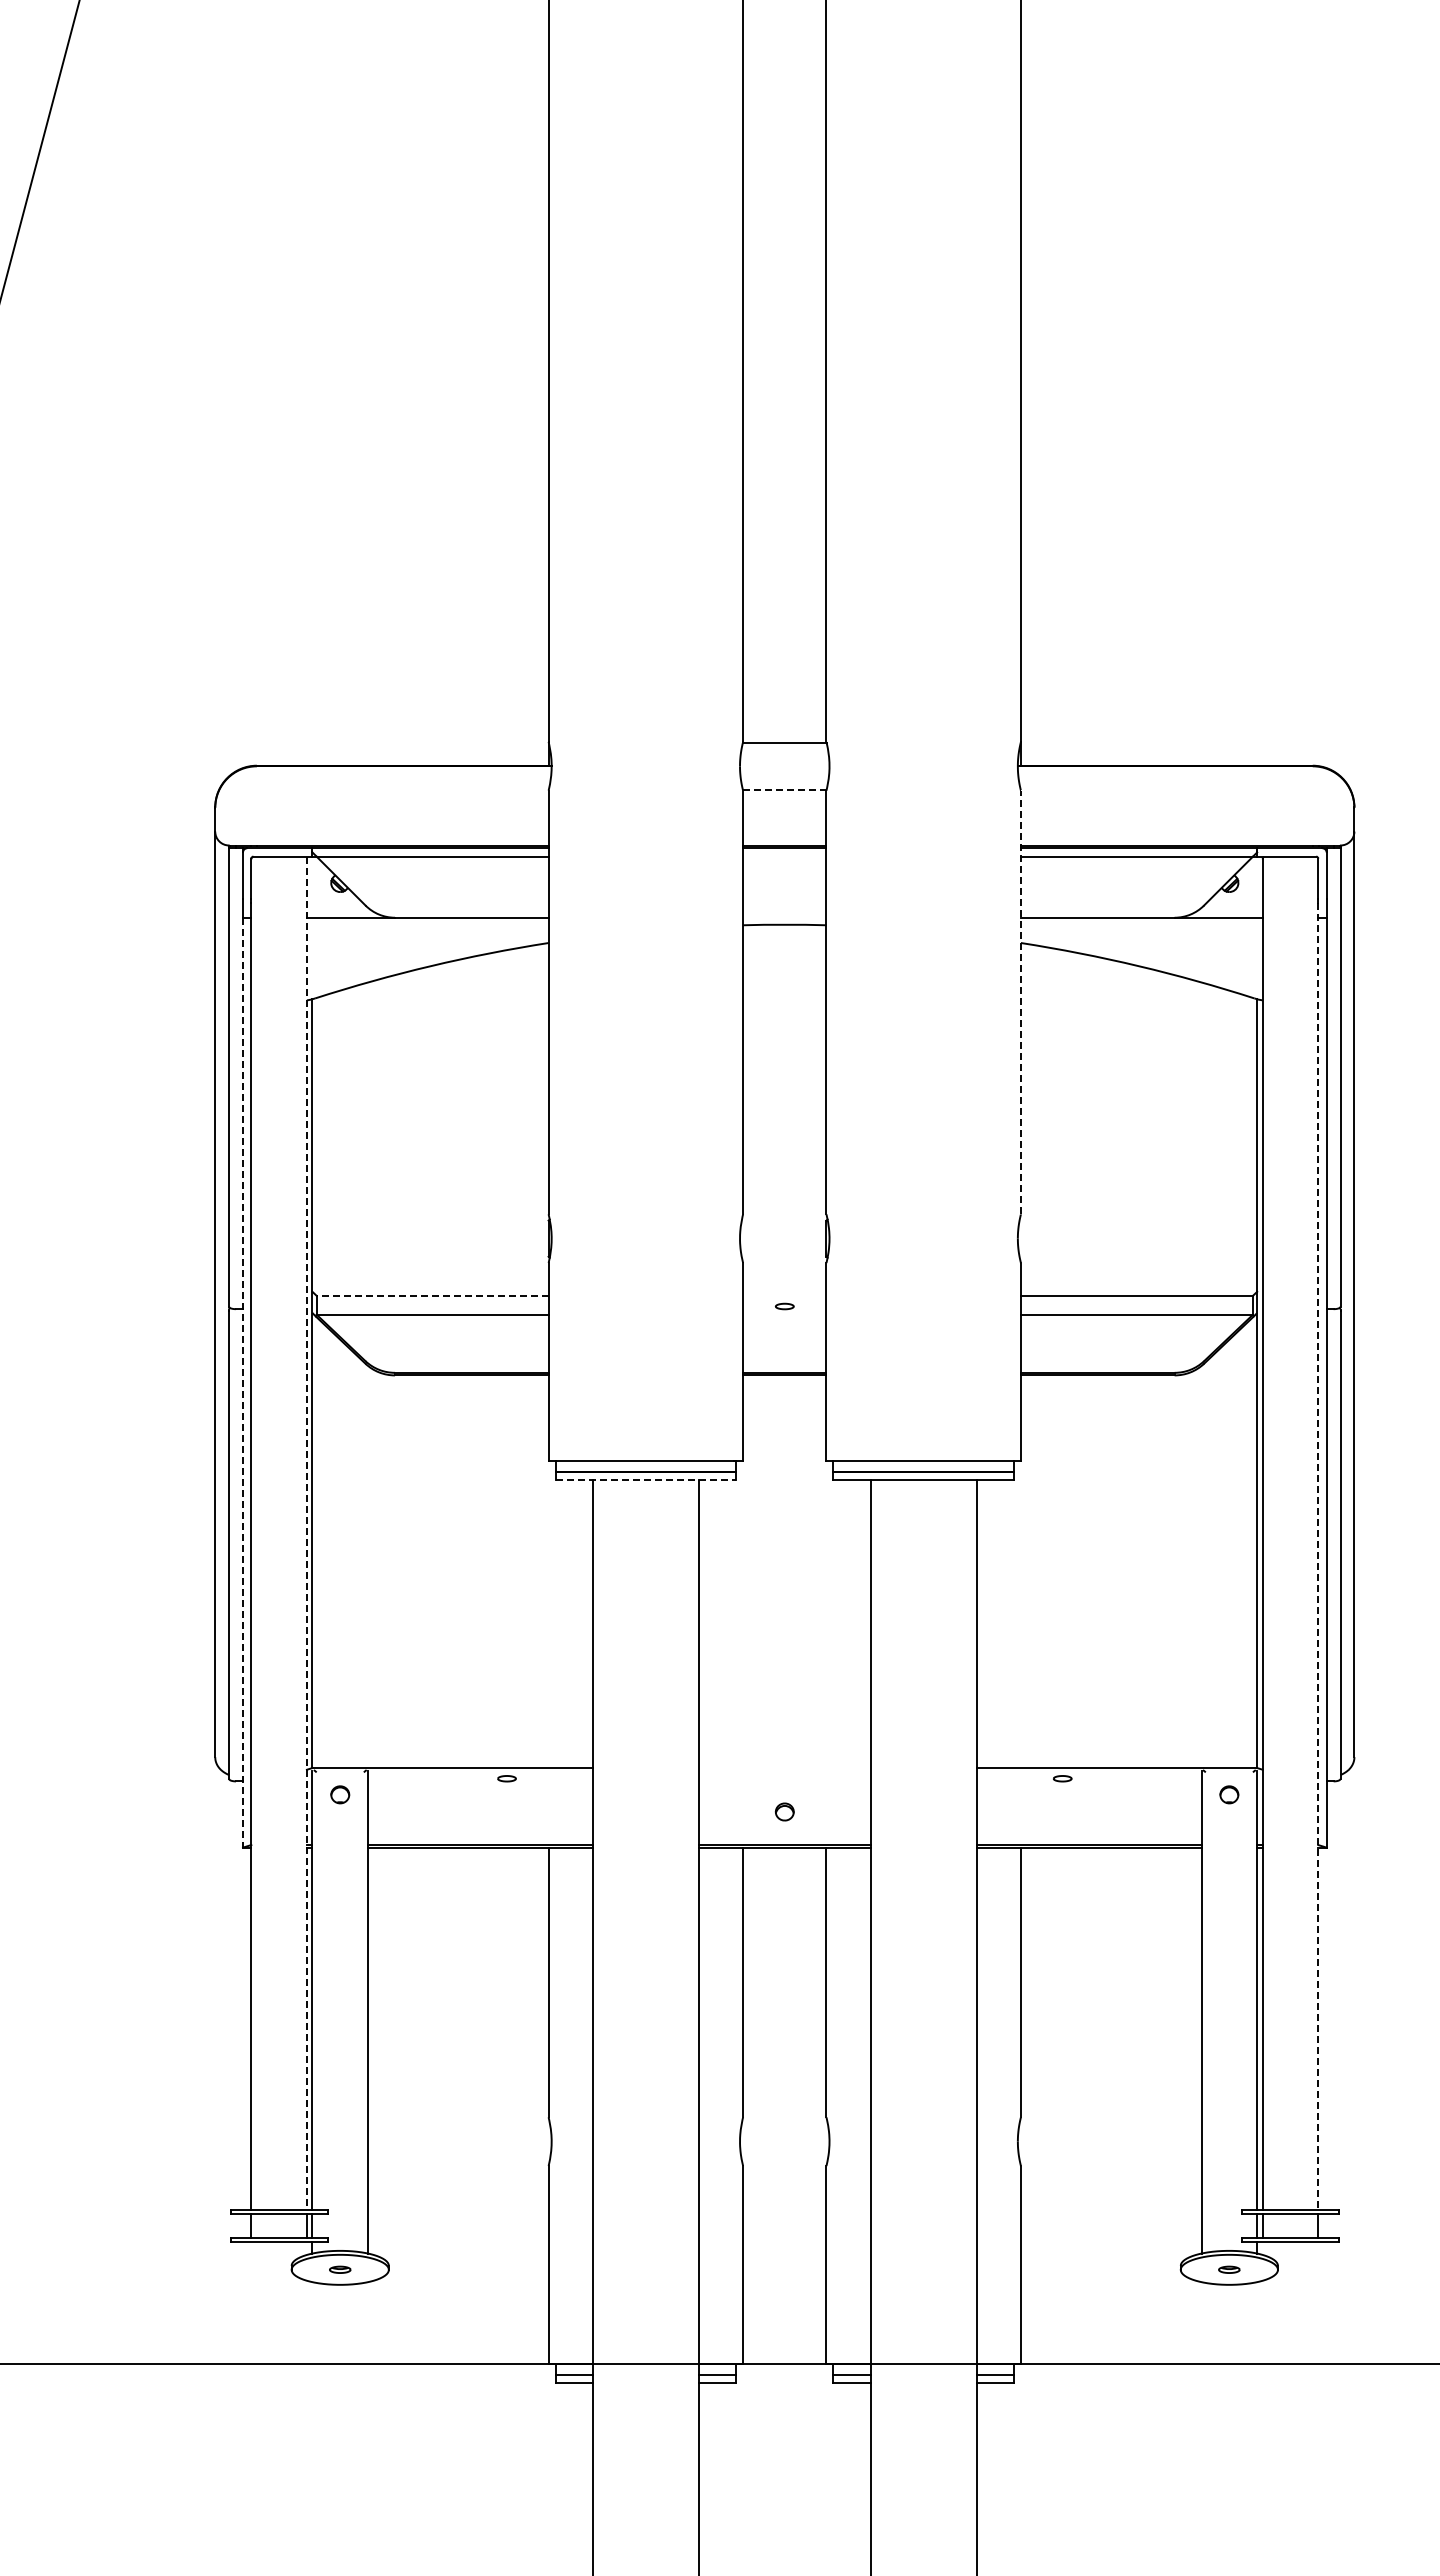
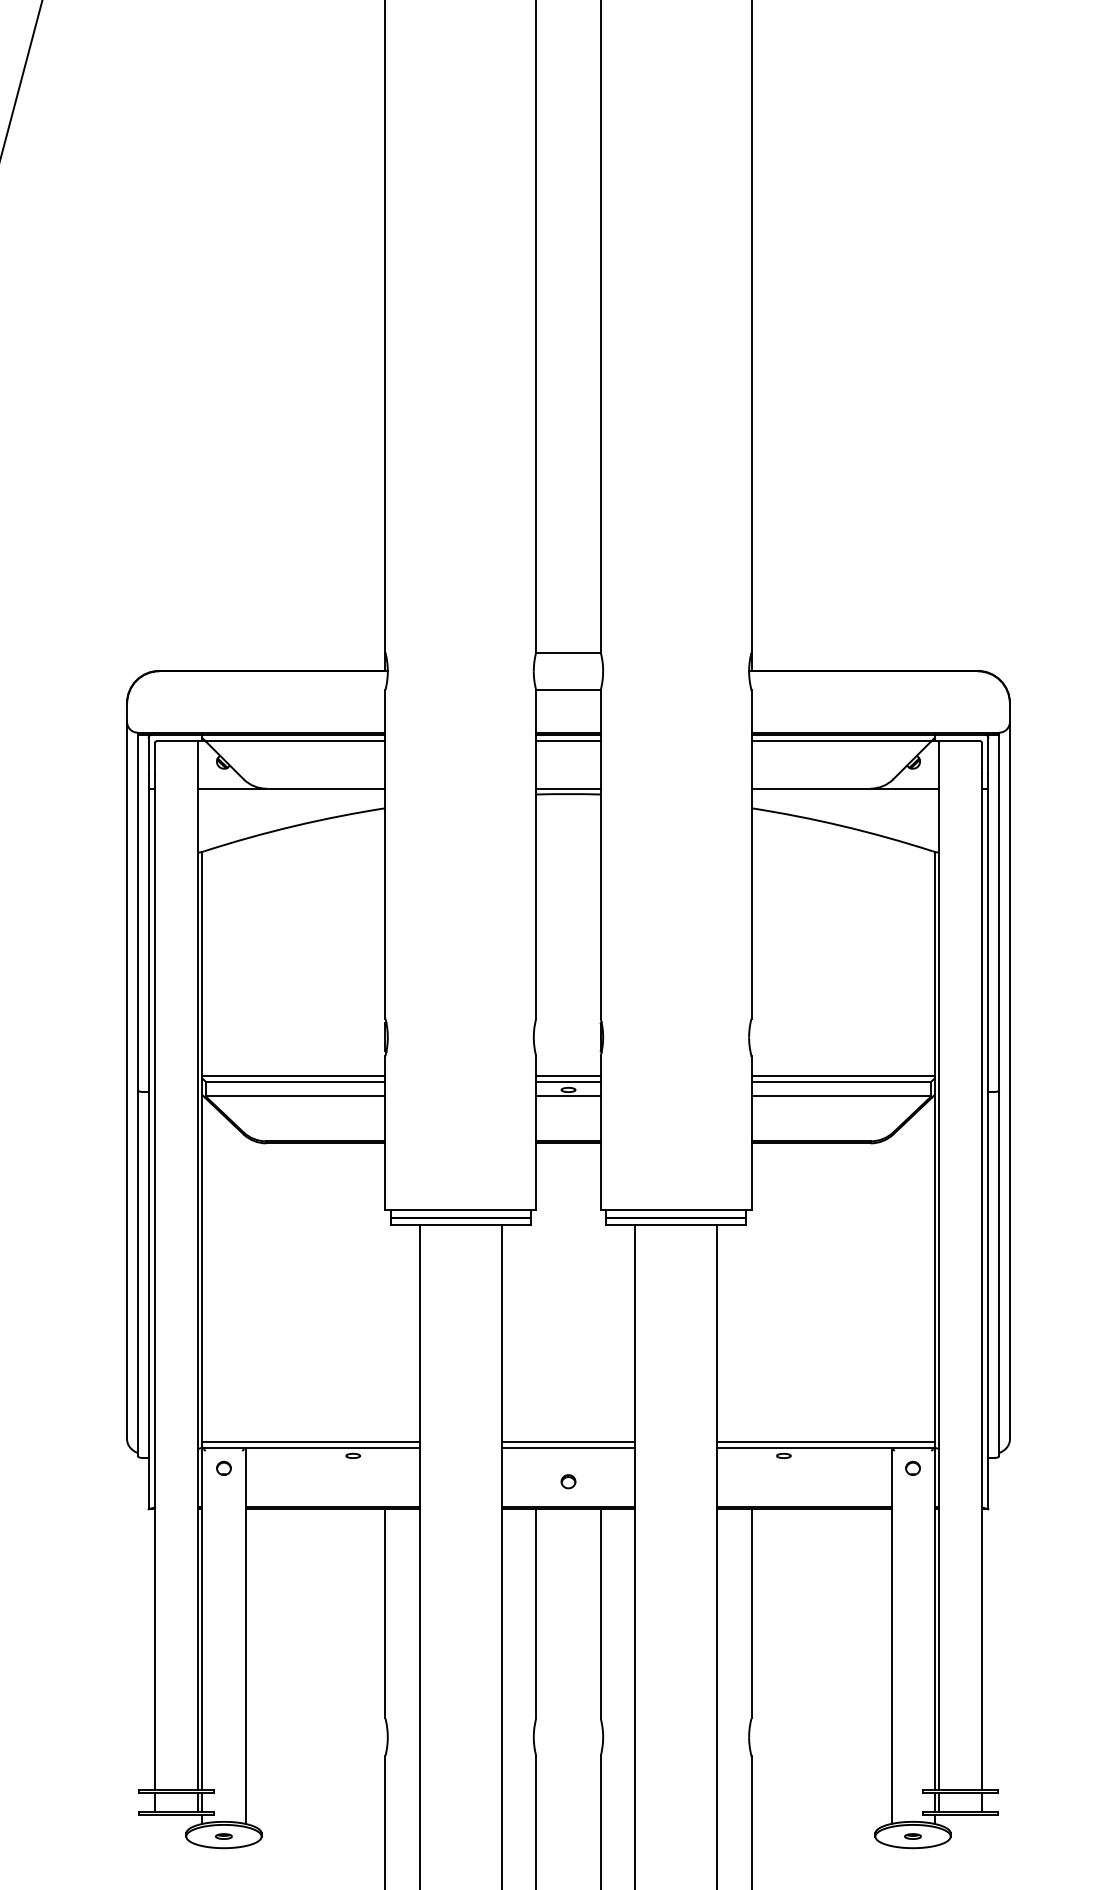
line: (784, 789) -> (568, 689), dashed -> solid
line: (784, 856) -> (568, 741), added
line: (784, 917) -> (568, 788), added
line: (1020, 1002) -> (751, 854), dashed -> solid
line: (430, 1287) -> (293, 1075), added
line: (784, 1287) -> (568, 1075), added
line: (1138, 1287) -> (842, 1075), added
line: (432, 1295) -> (295, 1081), dashed -> solid
line: (784, 1295) -> (568, 1081), added
line: (784, 1314) -> (568, 1096), added
line: (243, 1382) -> (148, 1148), dashed -> solid
line: (646, 1480) -> (461, 1224), dashed -> solid
line: (306, 1533) -> (197, 1265), dashed -> solid
line: (1318, 1556) -> (982, 1283), dashed -> solid
line: (452, 1760) -> (310, 1441), added
line: (784, 1760) -> (568, 1441), added
line: (1116, 1760) -> (825, 1441), added
line: (784, 1768) -> (568, 1448), added

